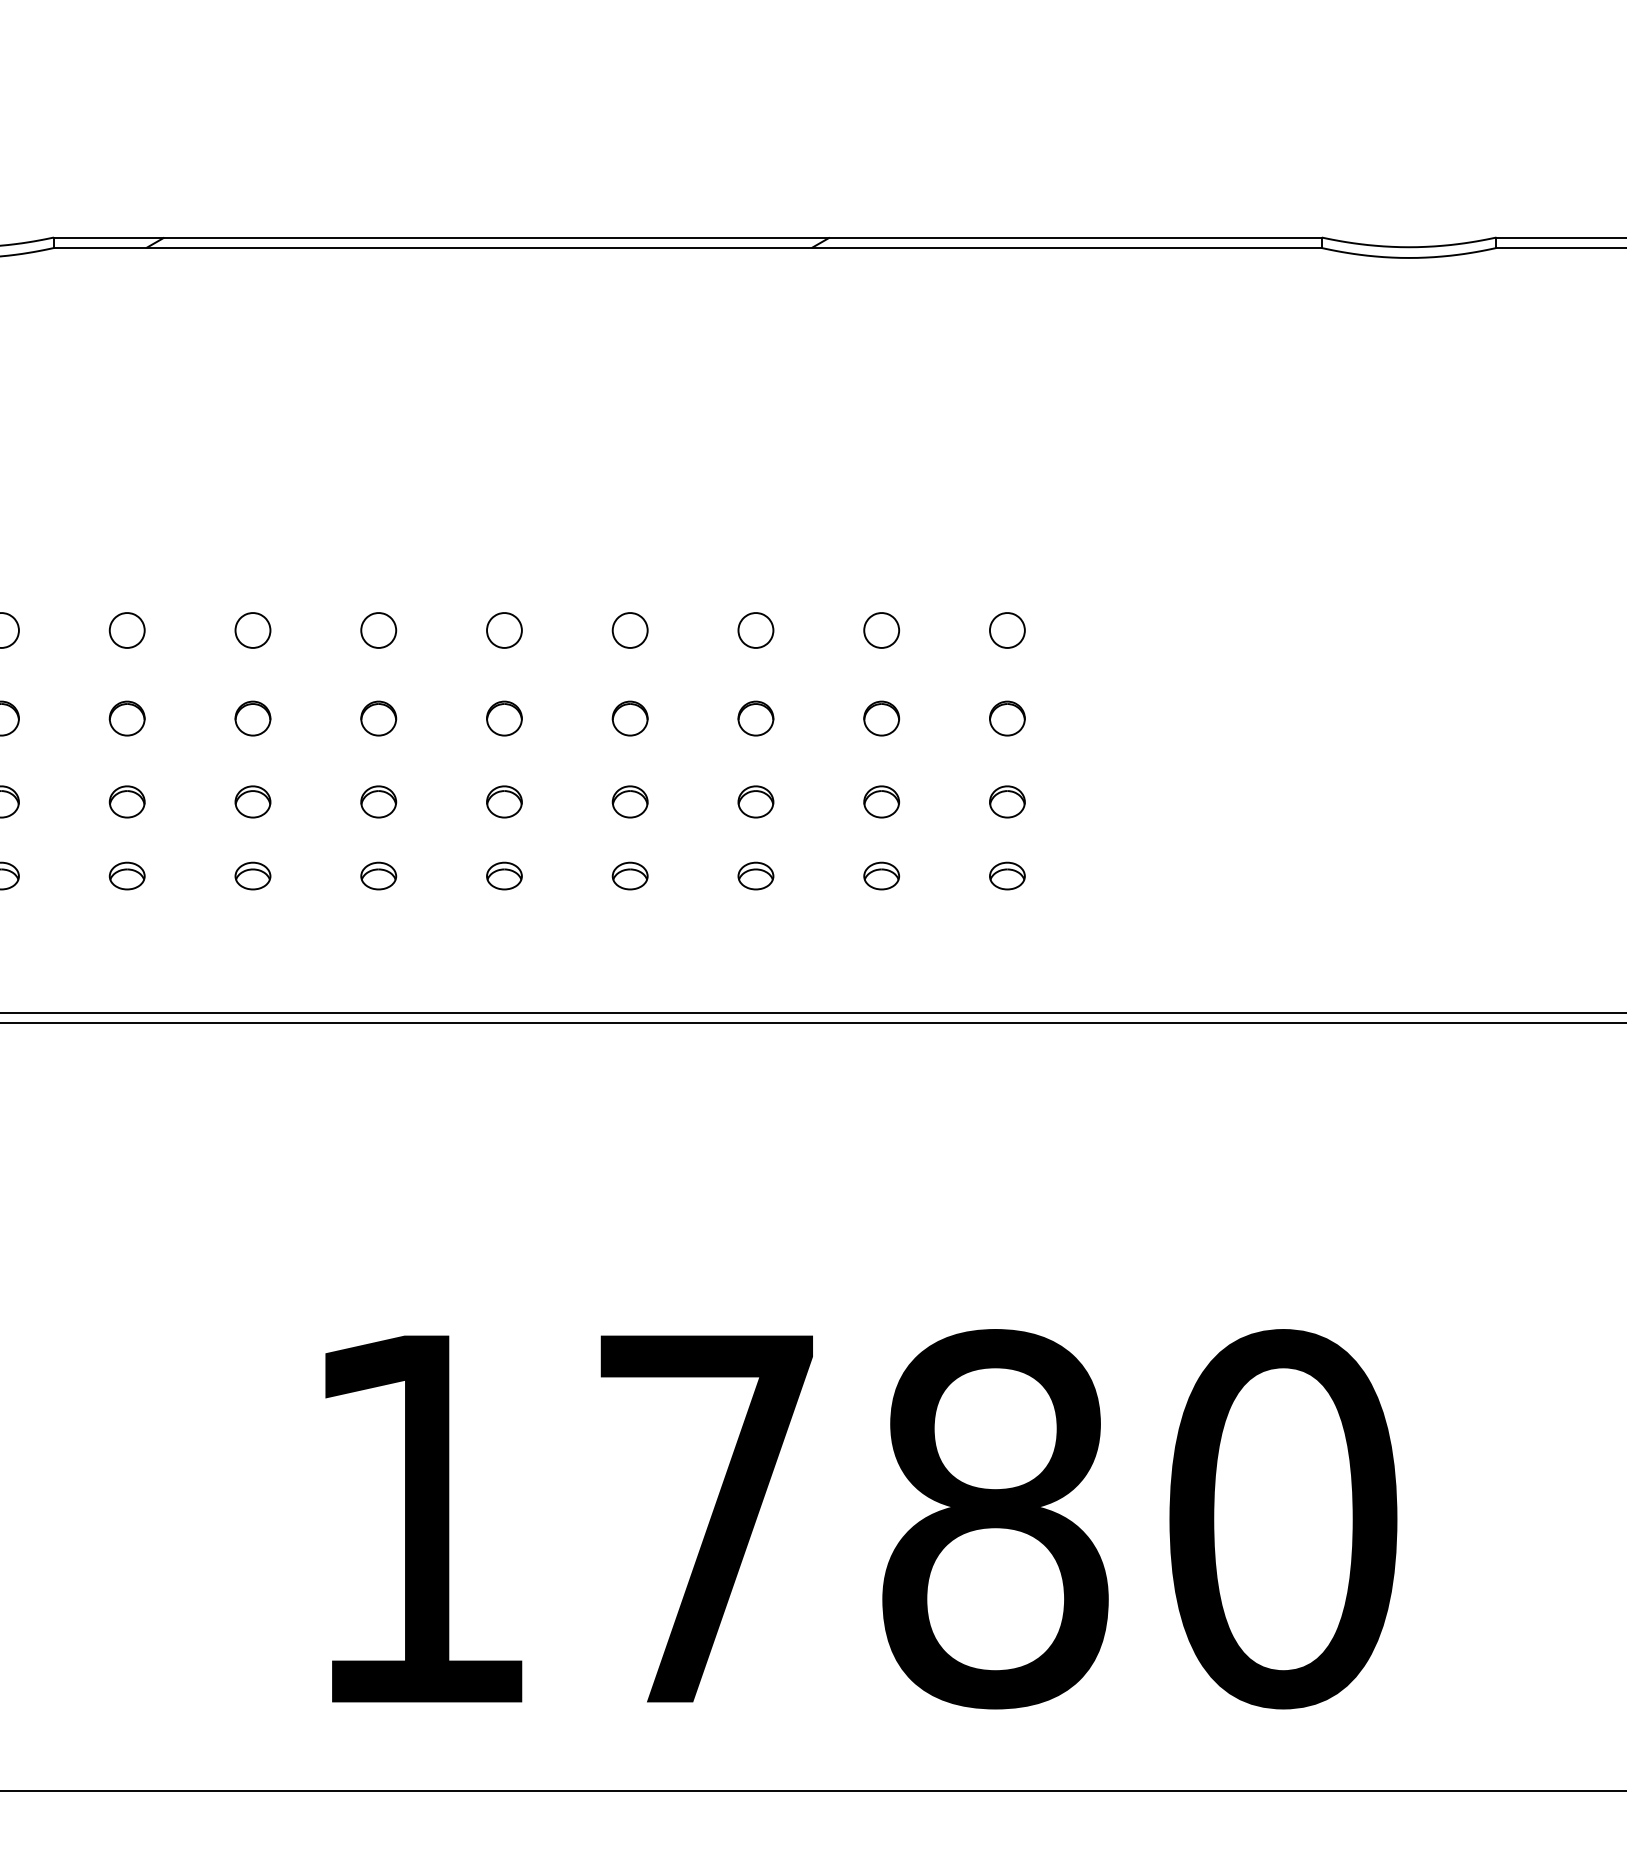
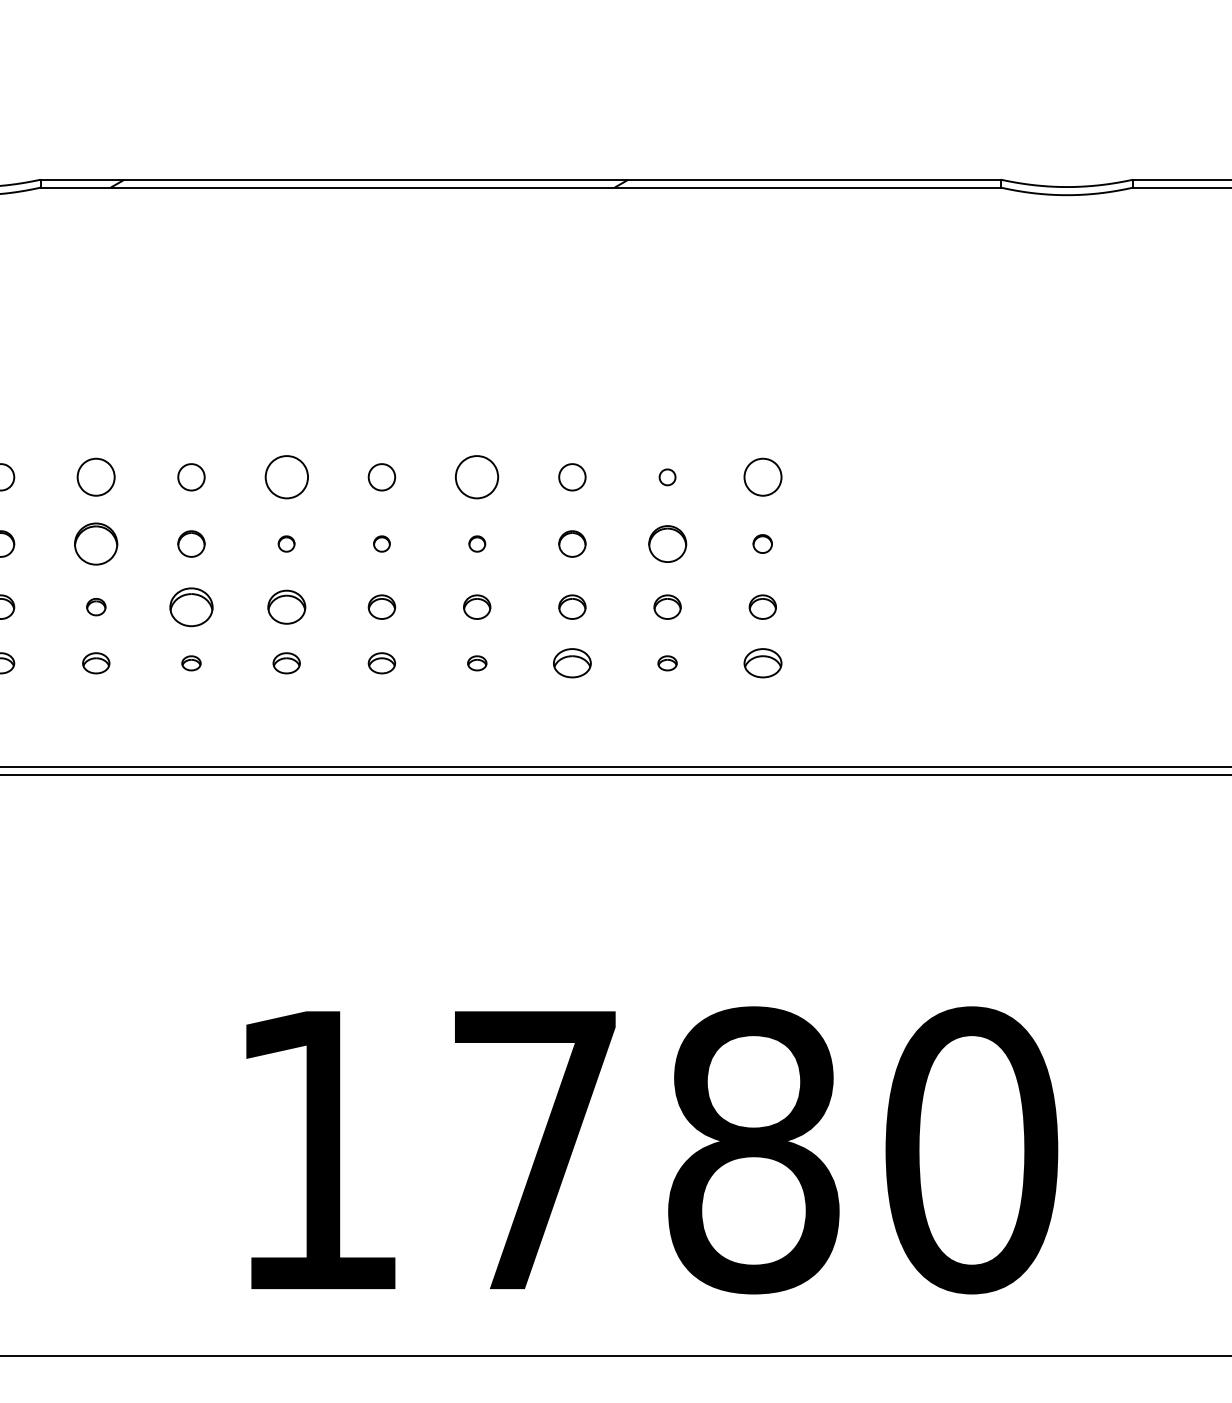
part: (127, 630) -> (96, 477), size x1.4
part: (378, 630) -> (286, 477), size x1.6
part: (630, 630) -> (477, 477), size x1.6
part: (881, 630) -> (667, 477), size x0.6
part: (1006, 630) -> (762, 477), size x1.4
part: (127, 717) -> (96, 543), size x1.6
part: (378, 717) -> (286, 543), size x0.6
part: (503, 717) -> (381, 543), size x0.6
part: (630, 717) -> (477, 543), size x0.6
part: (881, 717) -> (667, 543), size x1.4
part: (1006, 717) -> (762, 543), size x0.7
part: (127, 801) -> (96, 606), size x0.7
part: (252, 801) -> (191, 606), size x1.6
part: (378, 801) -> (286, 606), size x1.4
part: (252, 876) -> (191, 663), size x0.7
part: (630, 876) -> (477, 663), size x0.7
part: (756, 876) -> (572, 663), size x1.4
part: (881, 876) -> (667, 663), size x0.7
part: (1006, 876) -> (762, 663), size x1.4

